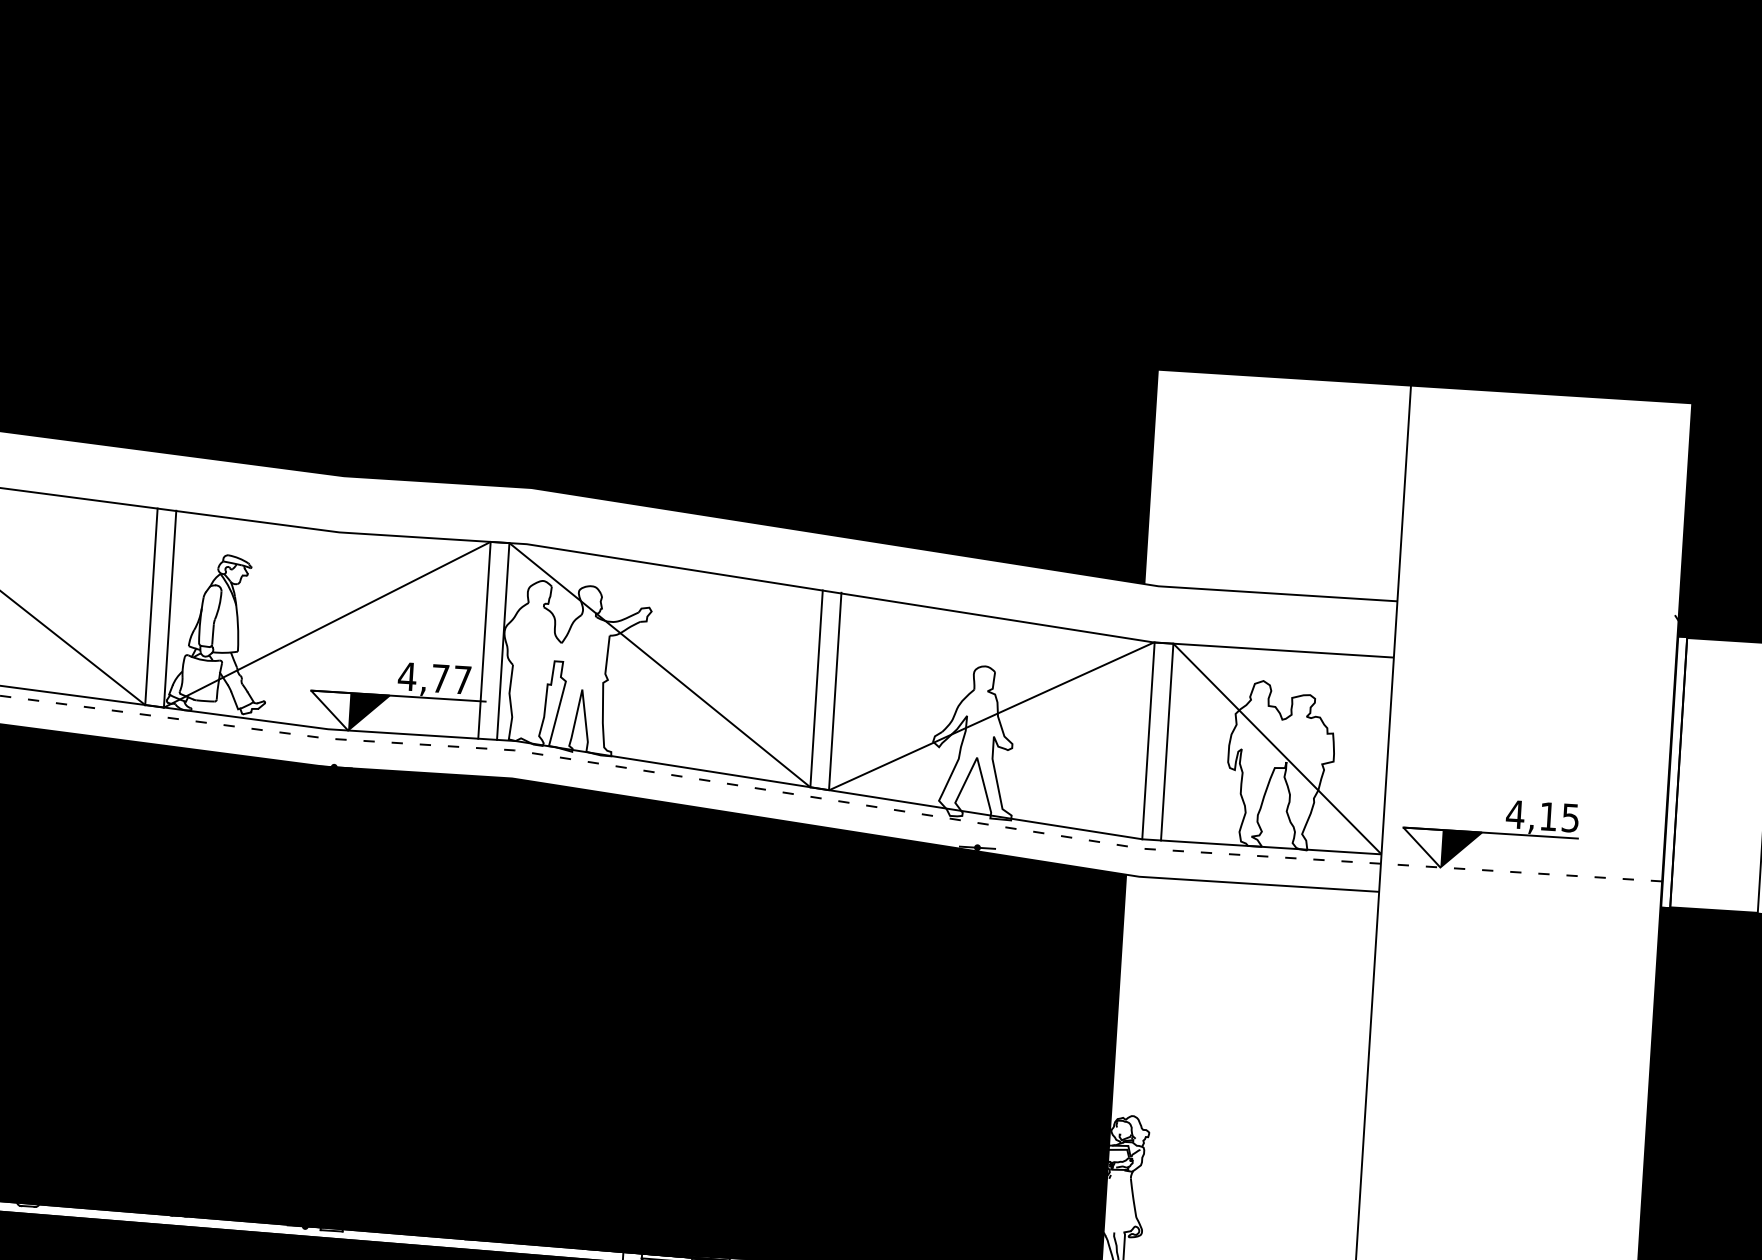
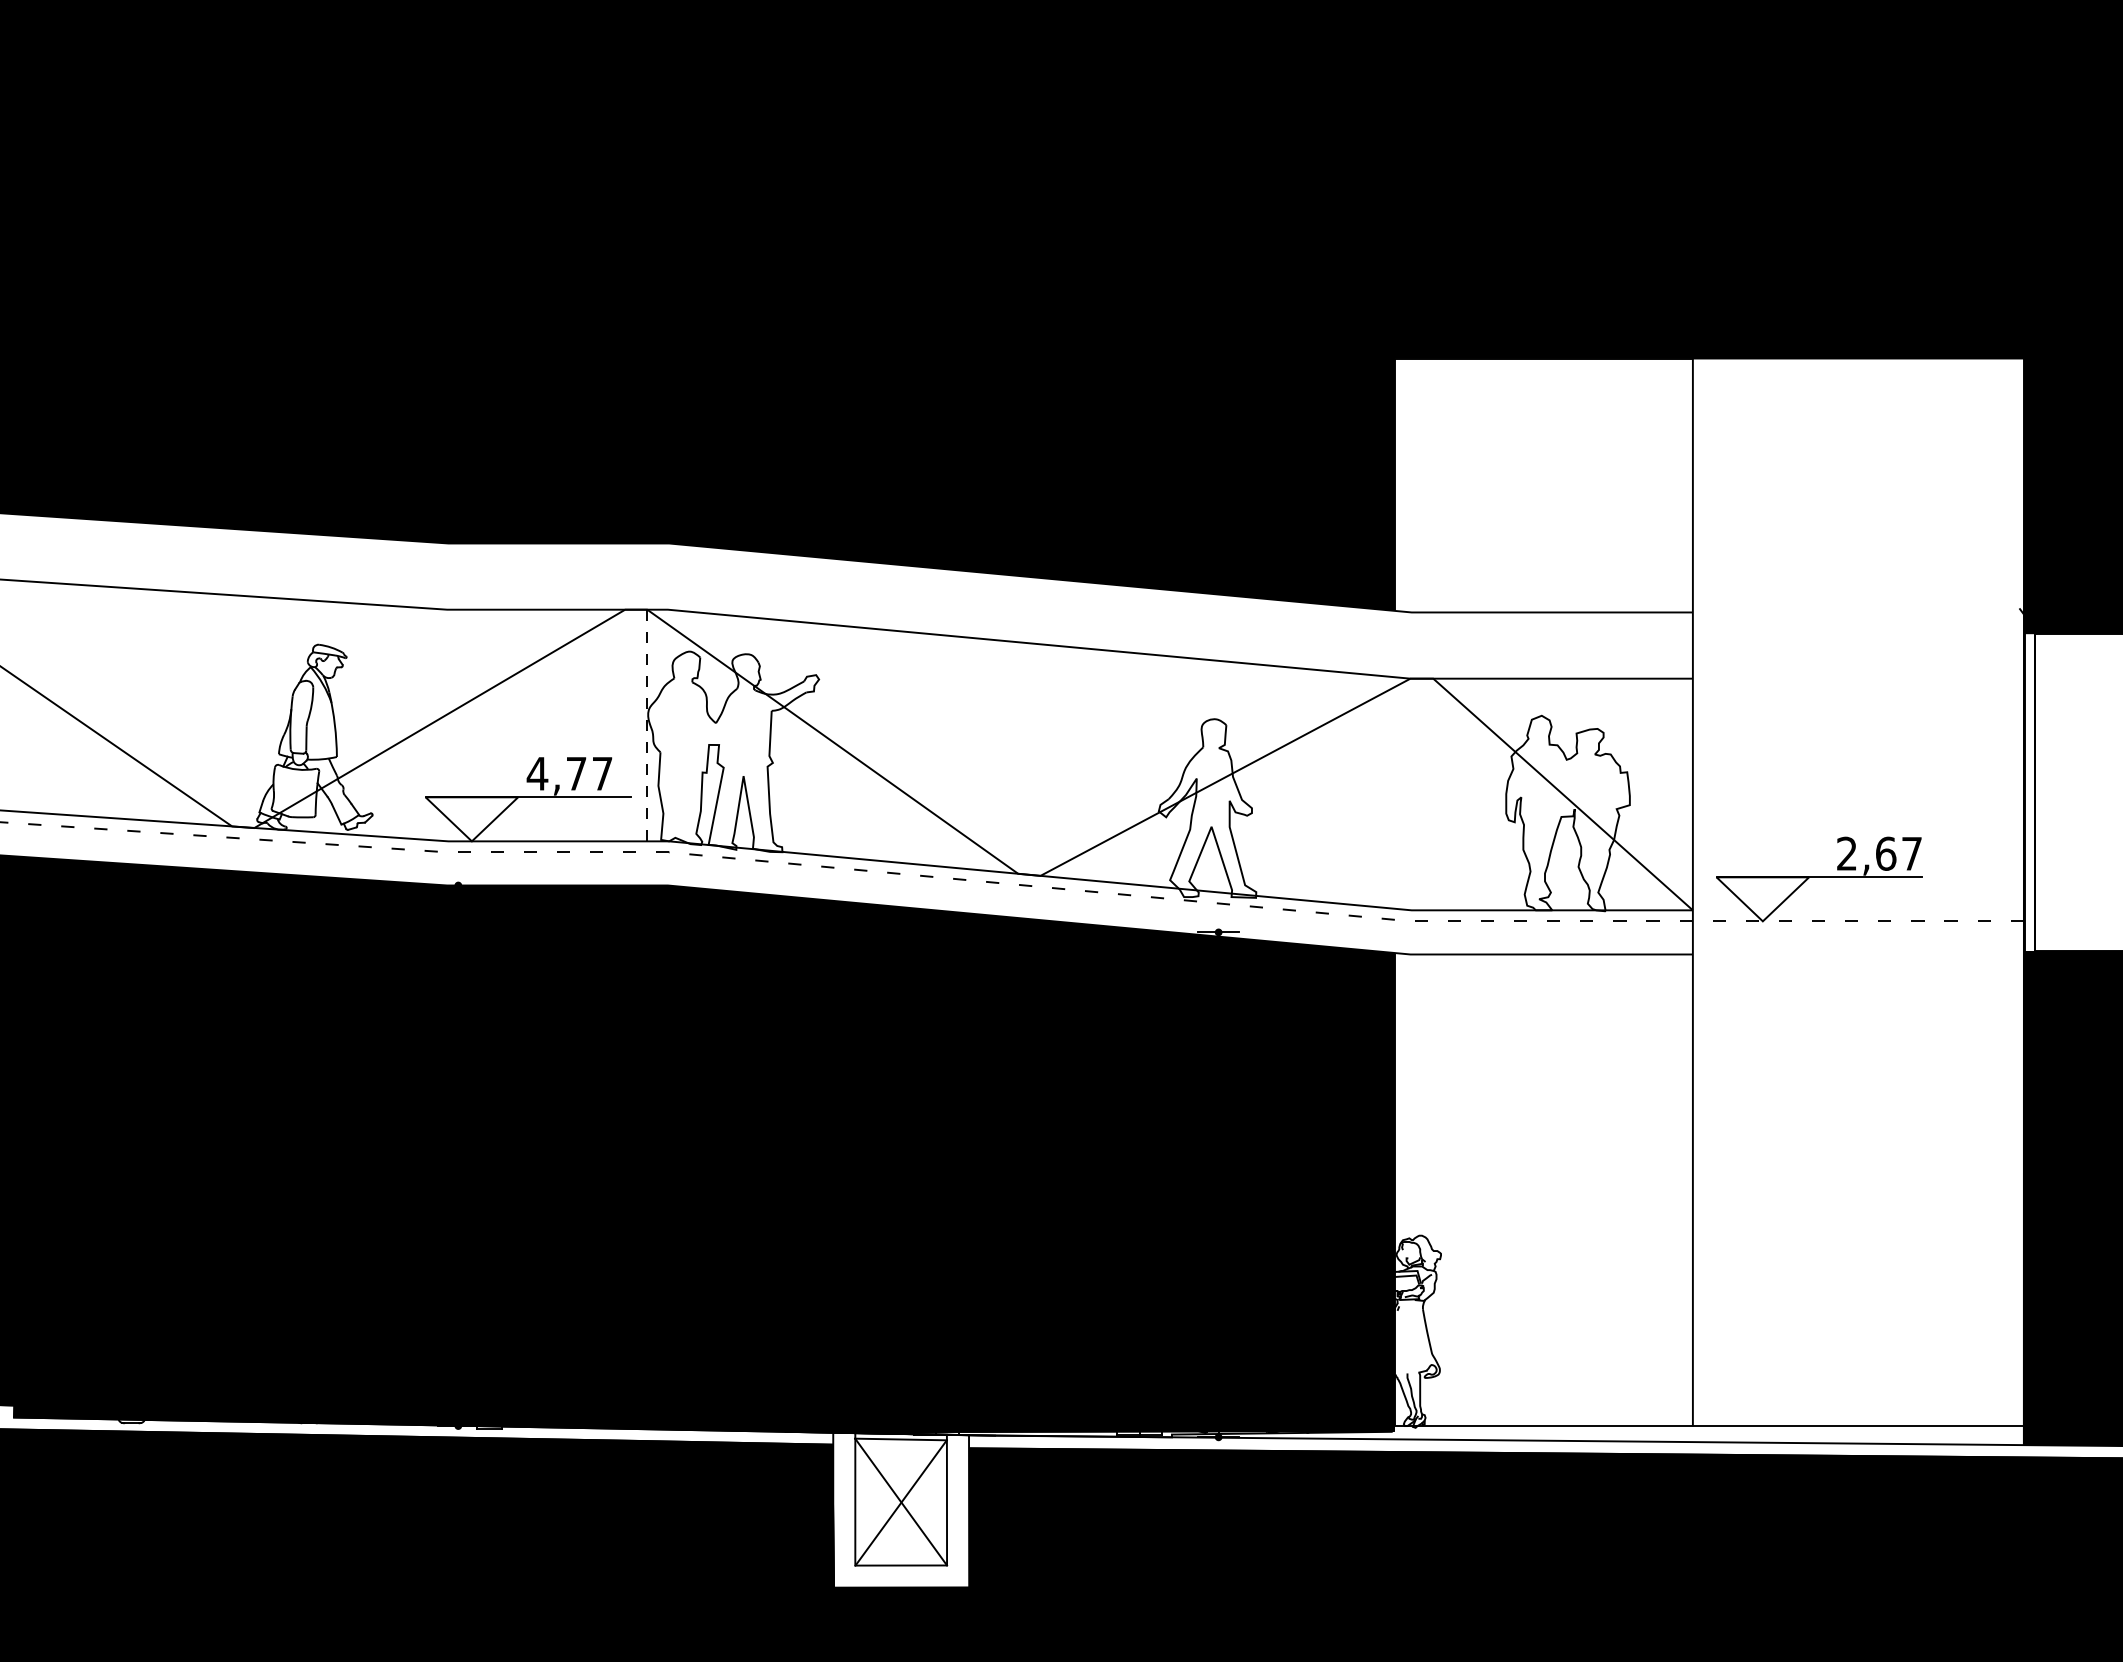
line: (151, 606) -> (232, 710), removed
line: (170, 609) -> (254, 712), removed
line: (484, 640) -> (625, 725), removed
line: (503, 641) -> (647, 725), solid -> dashed
line: (816, 688) -> (1018, 757), removed
line: (835, 691) -> (1040, 759), removed
fill: (368, 713) -> (494, 819), removed
line: (1148, 740) -> (1411, 794), removed
line: (1167, 742) -> (1433, 794), removed
text: (1542, 815) -> (1878, 853), 4,15 -> 2,67
fill: (1460, 850) -> (1785, 899), removed

